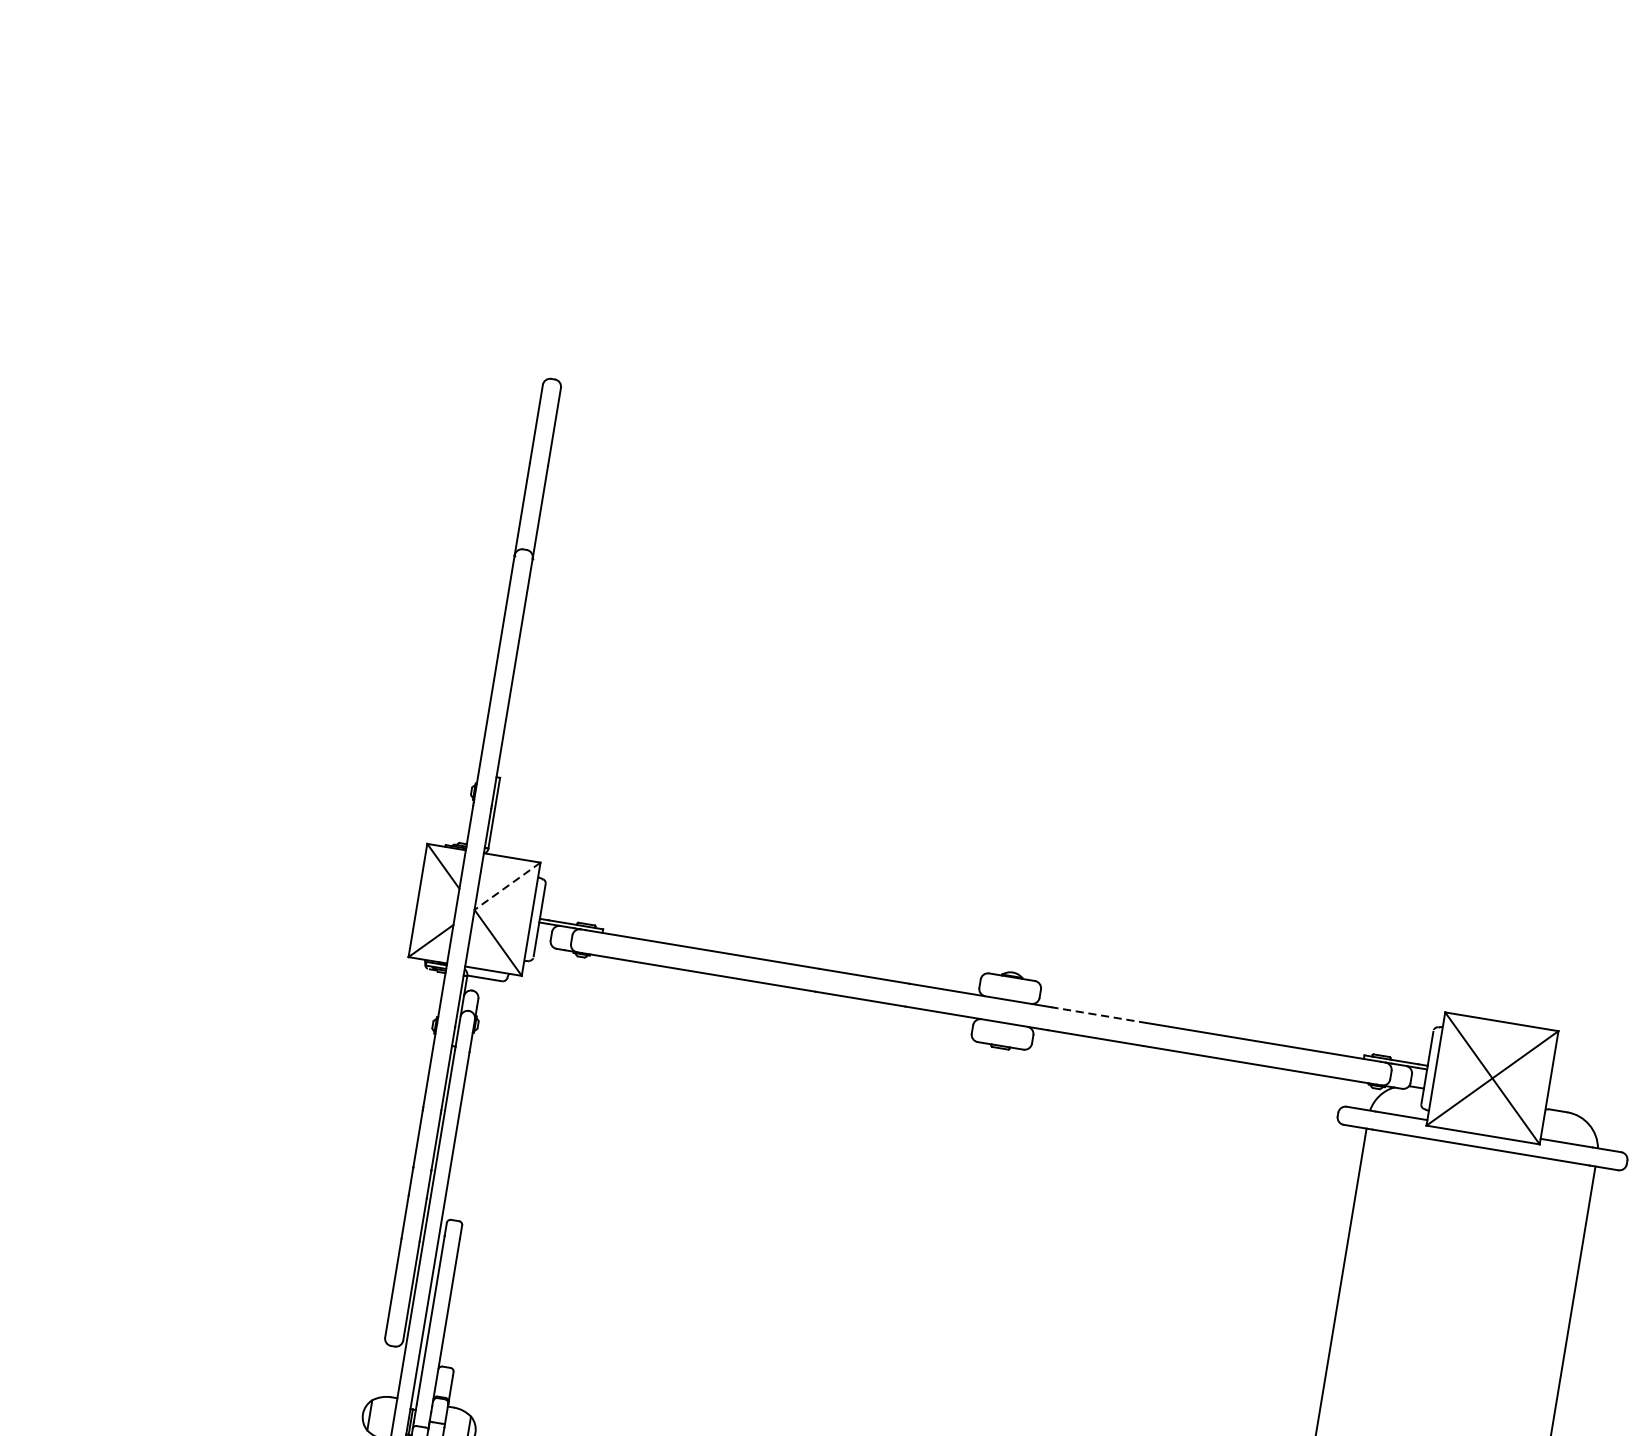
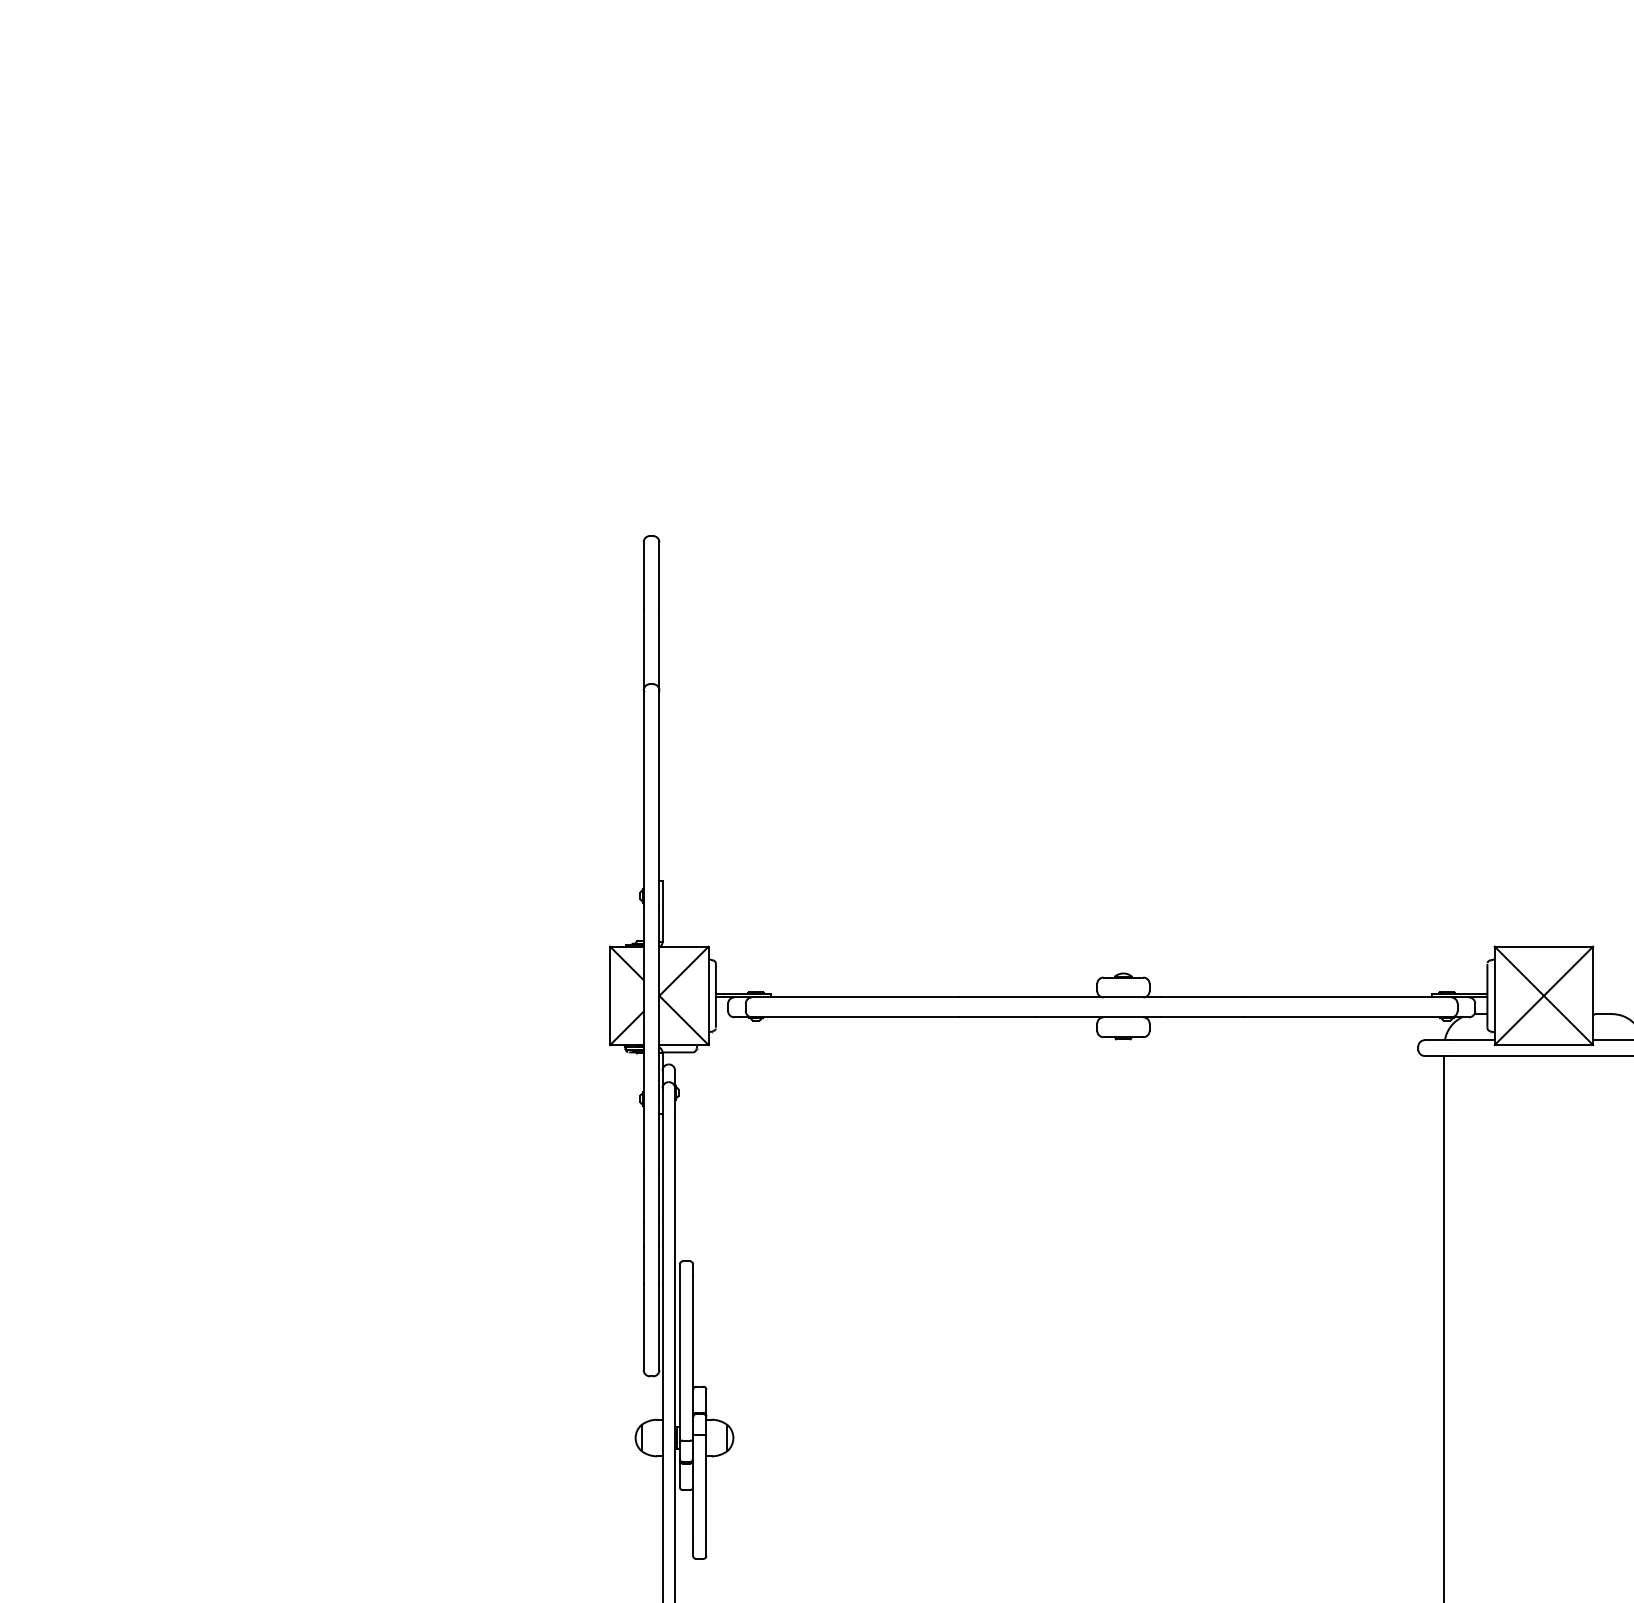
line: (508, 886) -> (684, 971), dashed -> solid
line: (1099, 1015) -> (1202, 997), dashed -> solid

